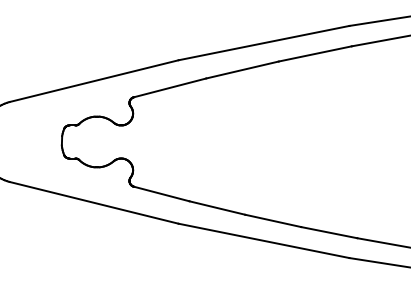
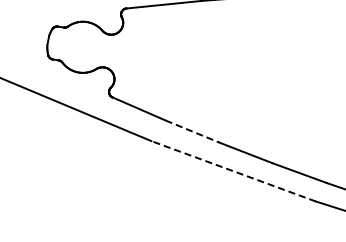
line: (217, 208) -> (192, 131), solid -> dashed
line: (263, 240) -> (233, 170), solid -> dashed

